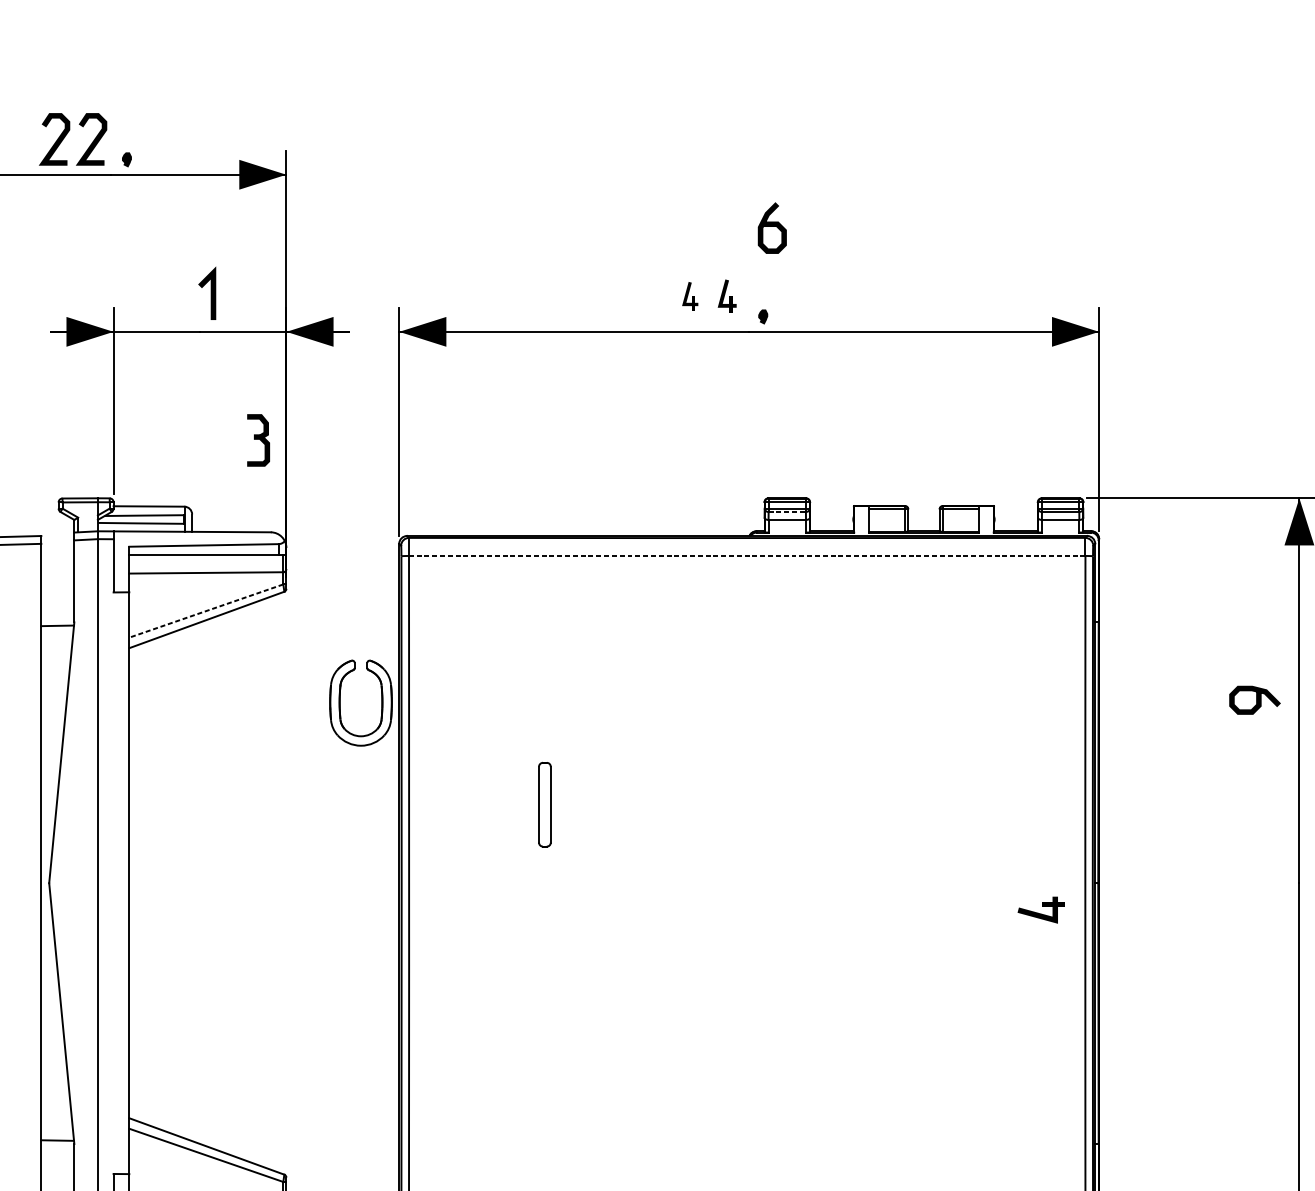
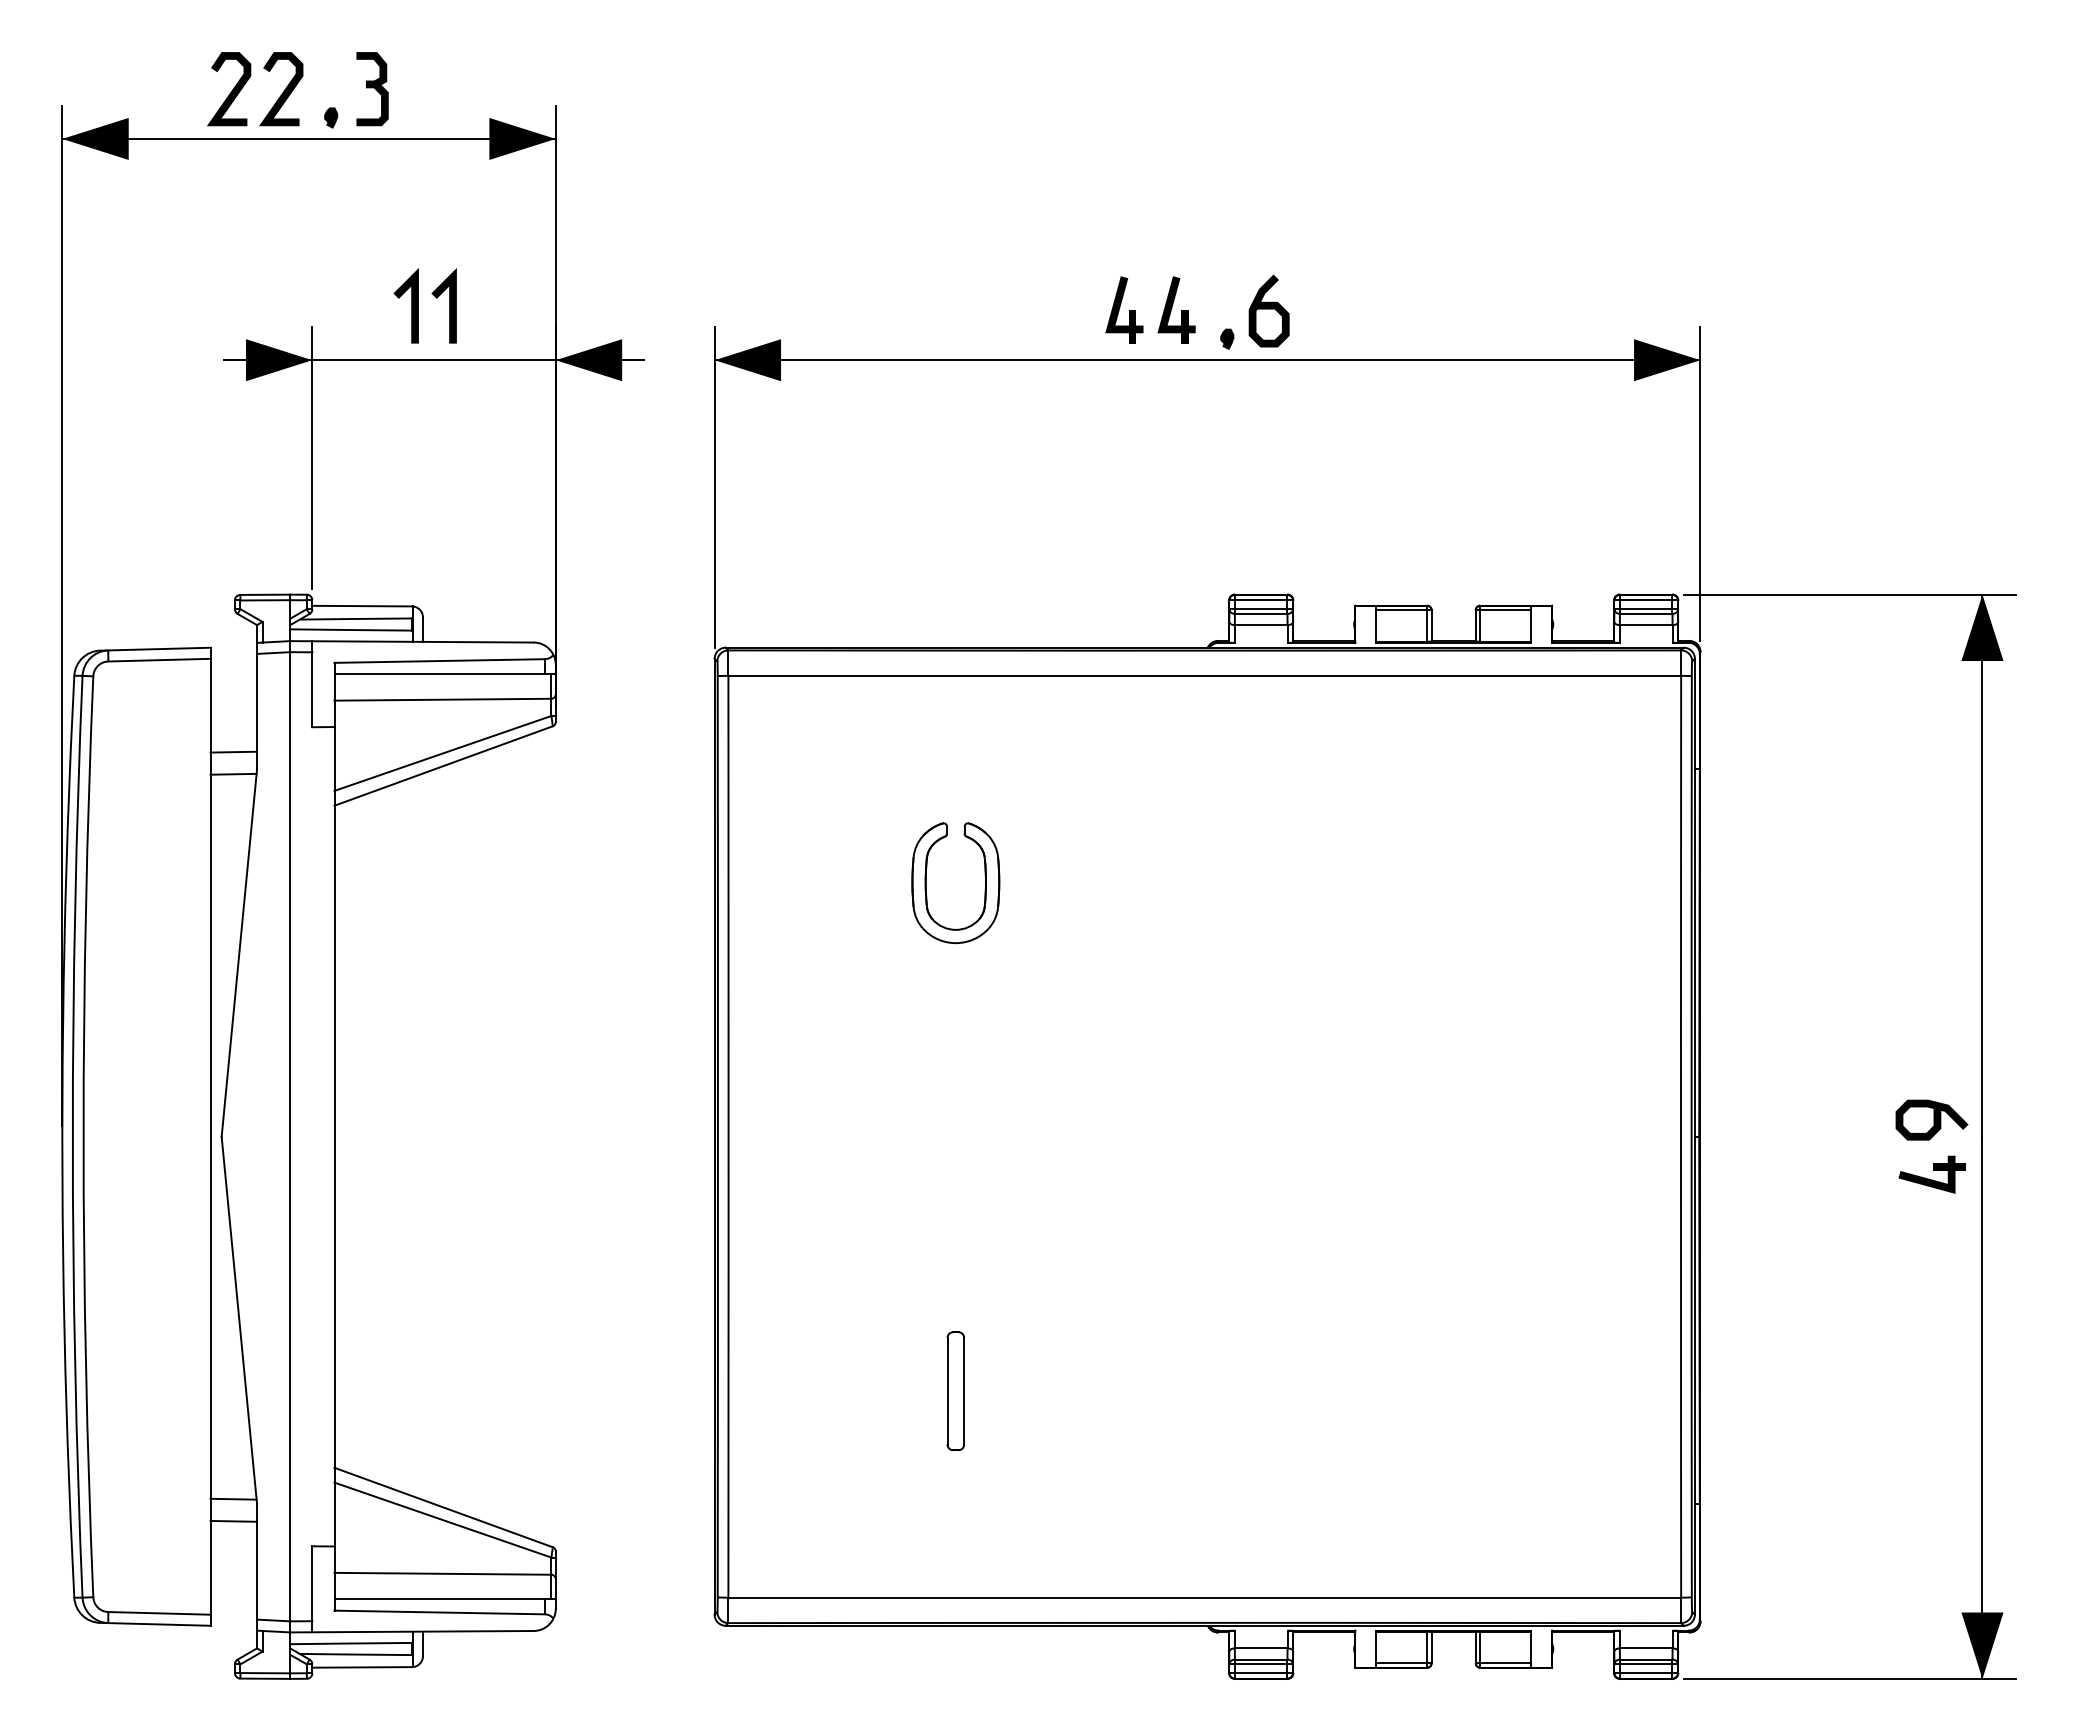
curve: (771, 226) -> (1268, 309), moved
line: (184, 293) -> (411, 305), added
part: (690, 295) -> (1124, 309), size x1.67
part: (727, 295) -> (1176, 309), size x1.43
part: (258, 440) -> (372, 89), moved
line: (787, 511) -> (1261, 613), dashed -> solid
line: (747, 555) -> (1204, 675), dashed -> solid
line: (57, 609) -> (233, 751), added
line: (206, 611) -> (442, 753), dashed -> solid
curve: (1256, 699) -> (1933, 1119), moved
part: (340, 702) -> (926, 882), moved
part: (544, 804) -> (955, 1391), moved
part: (1040, 910) -> (1931, 1174), moved
line: (57, 1155) -> (233, 1520), added

